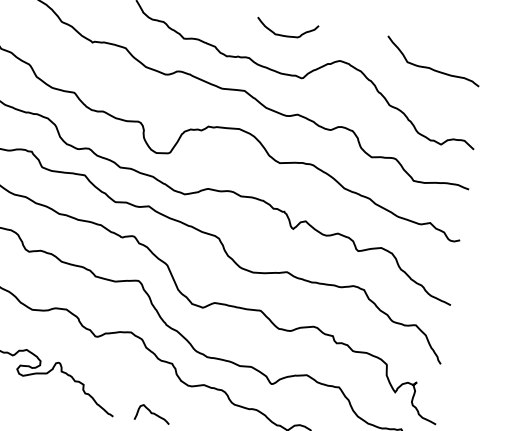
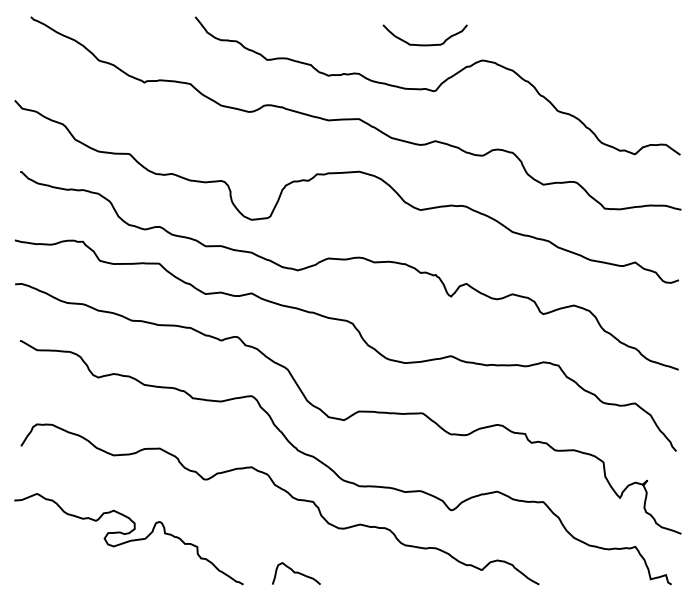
curve: (285, 35) -> (424, 44), moved
curve: (430, 67) -> (606, 52), removed

